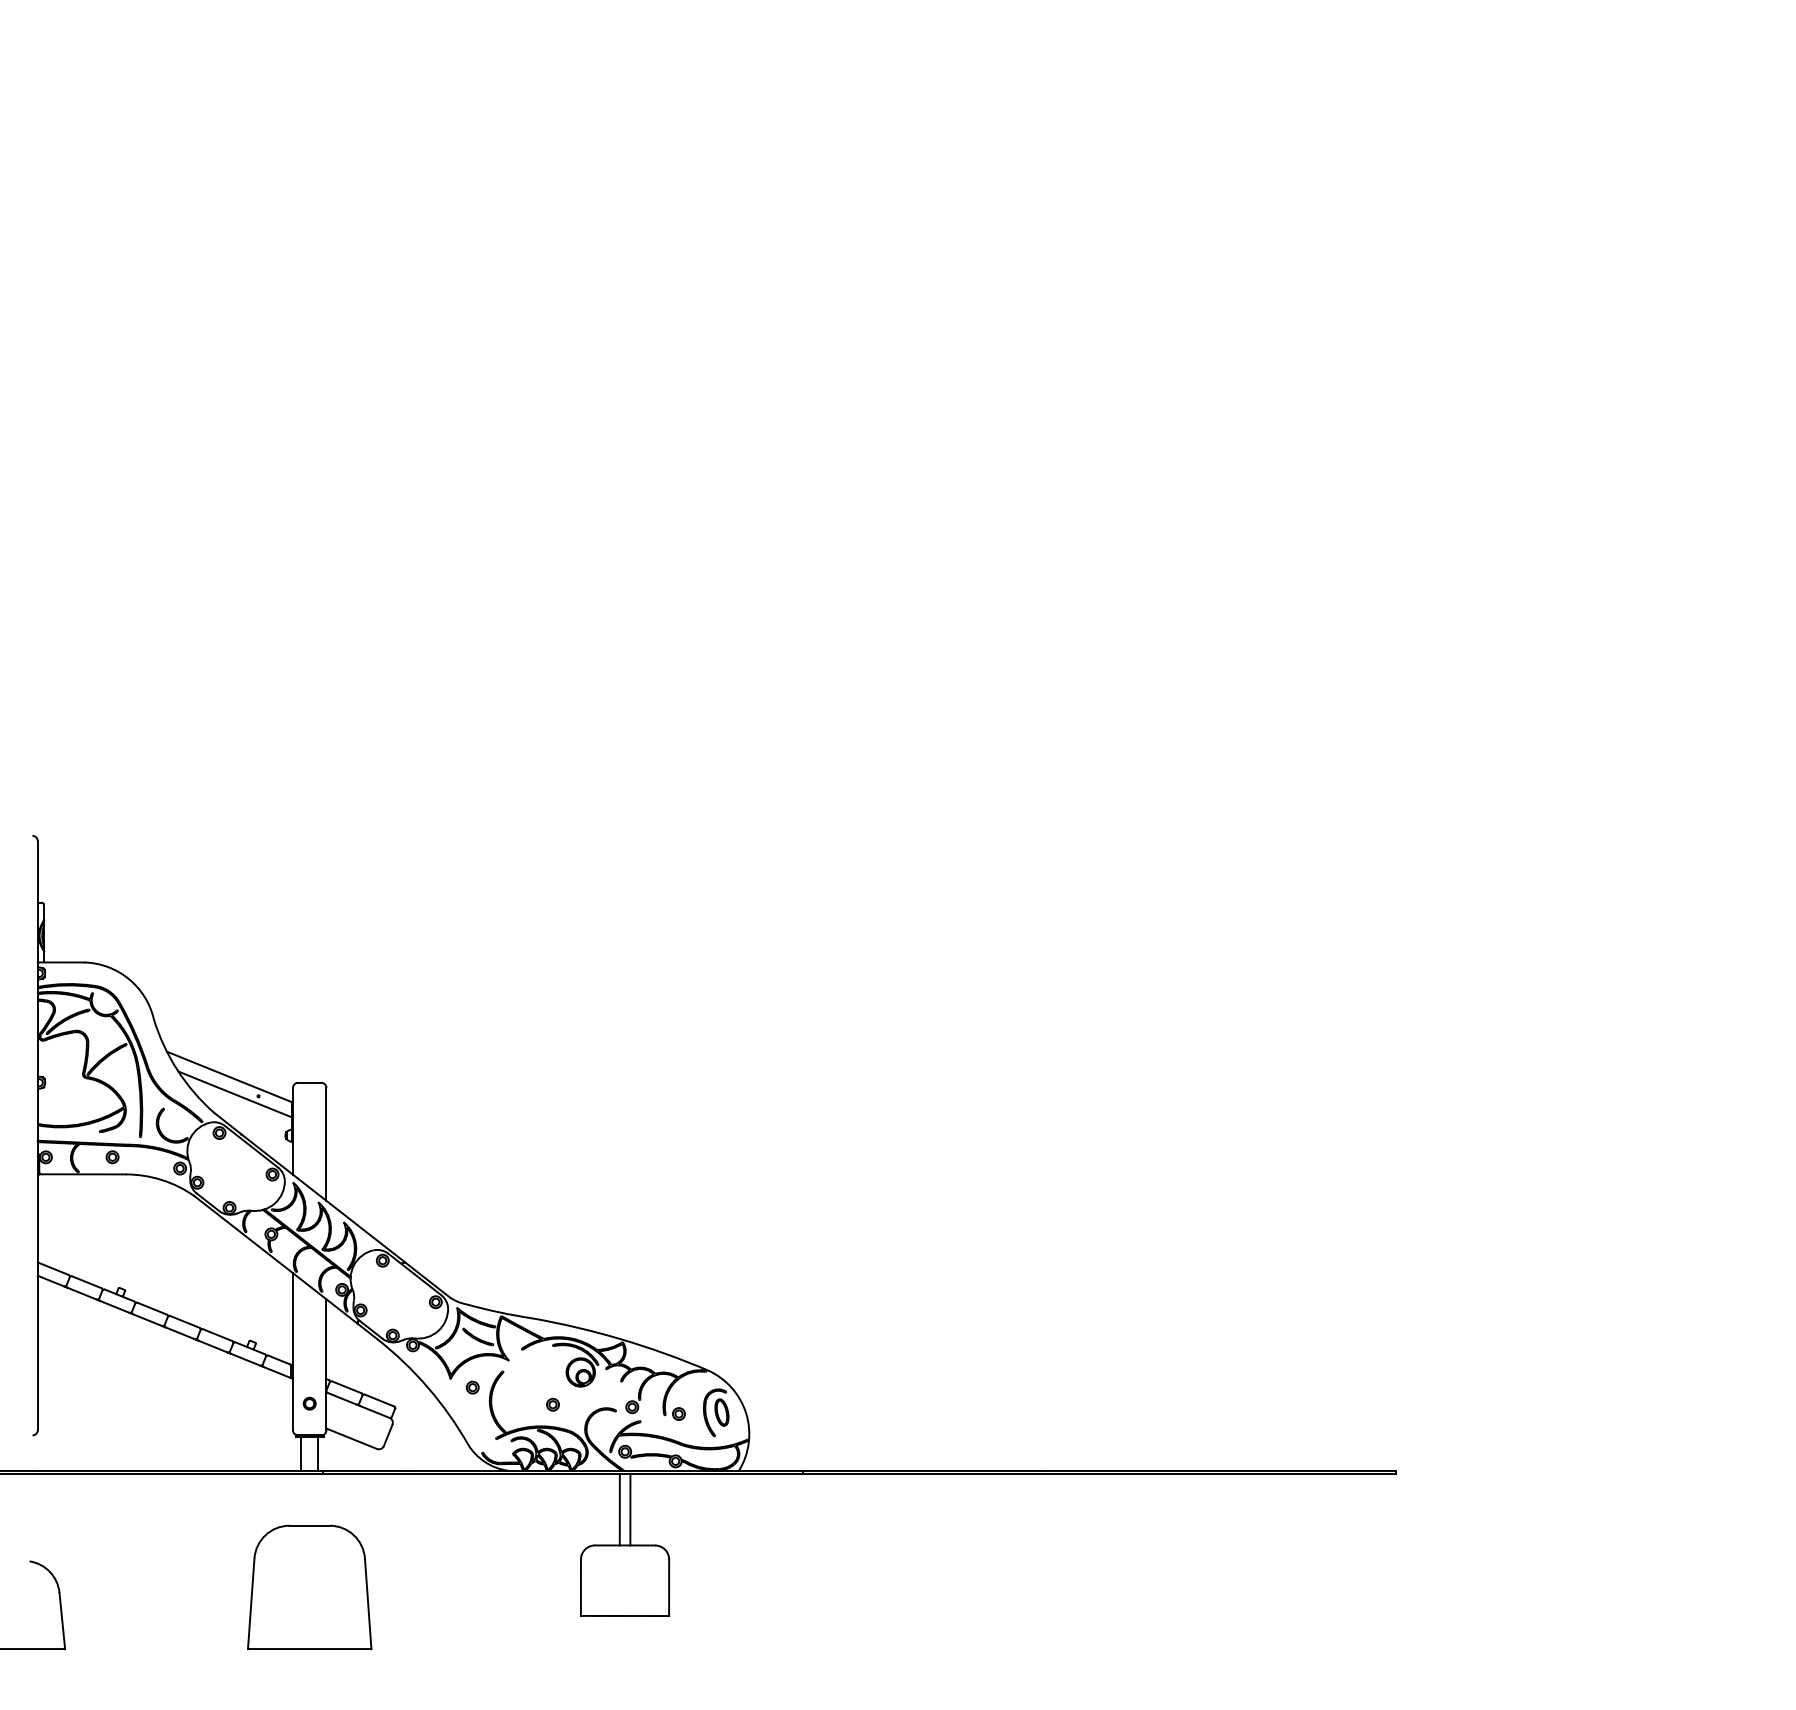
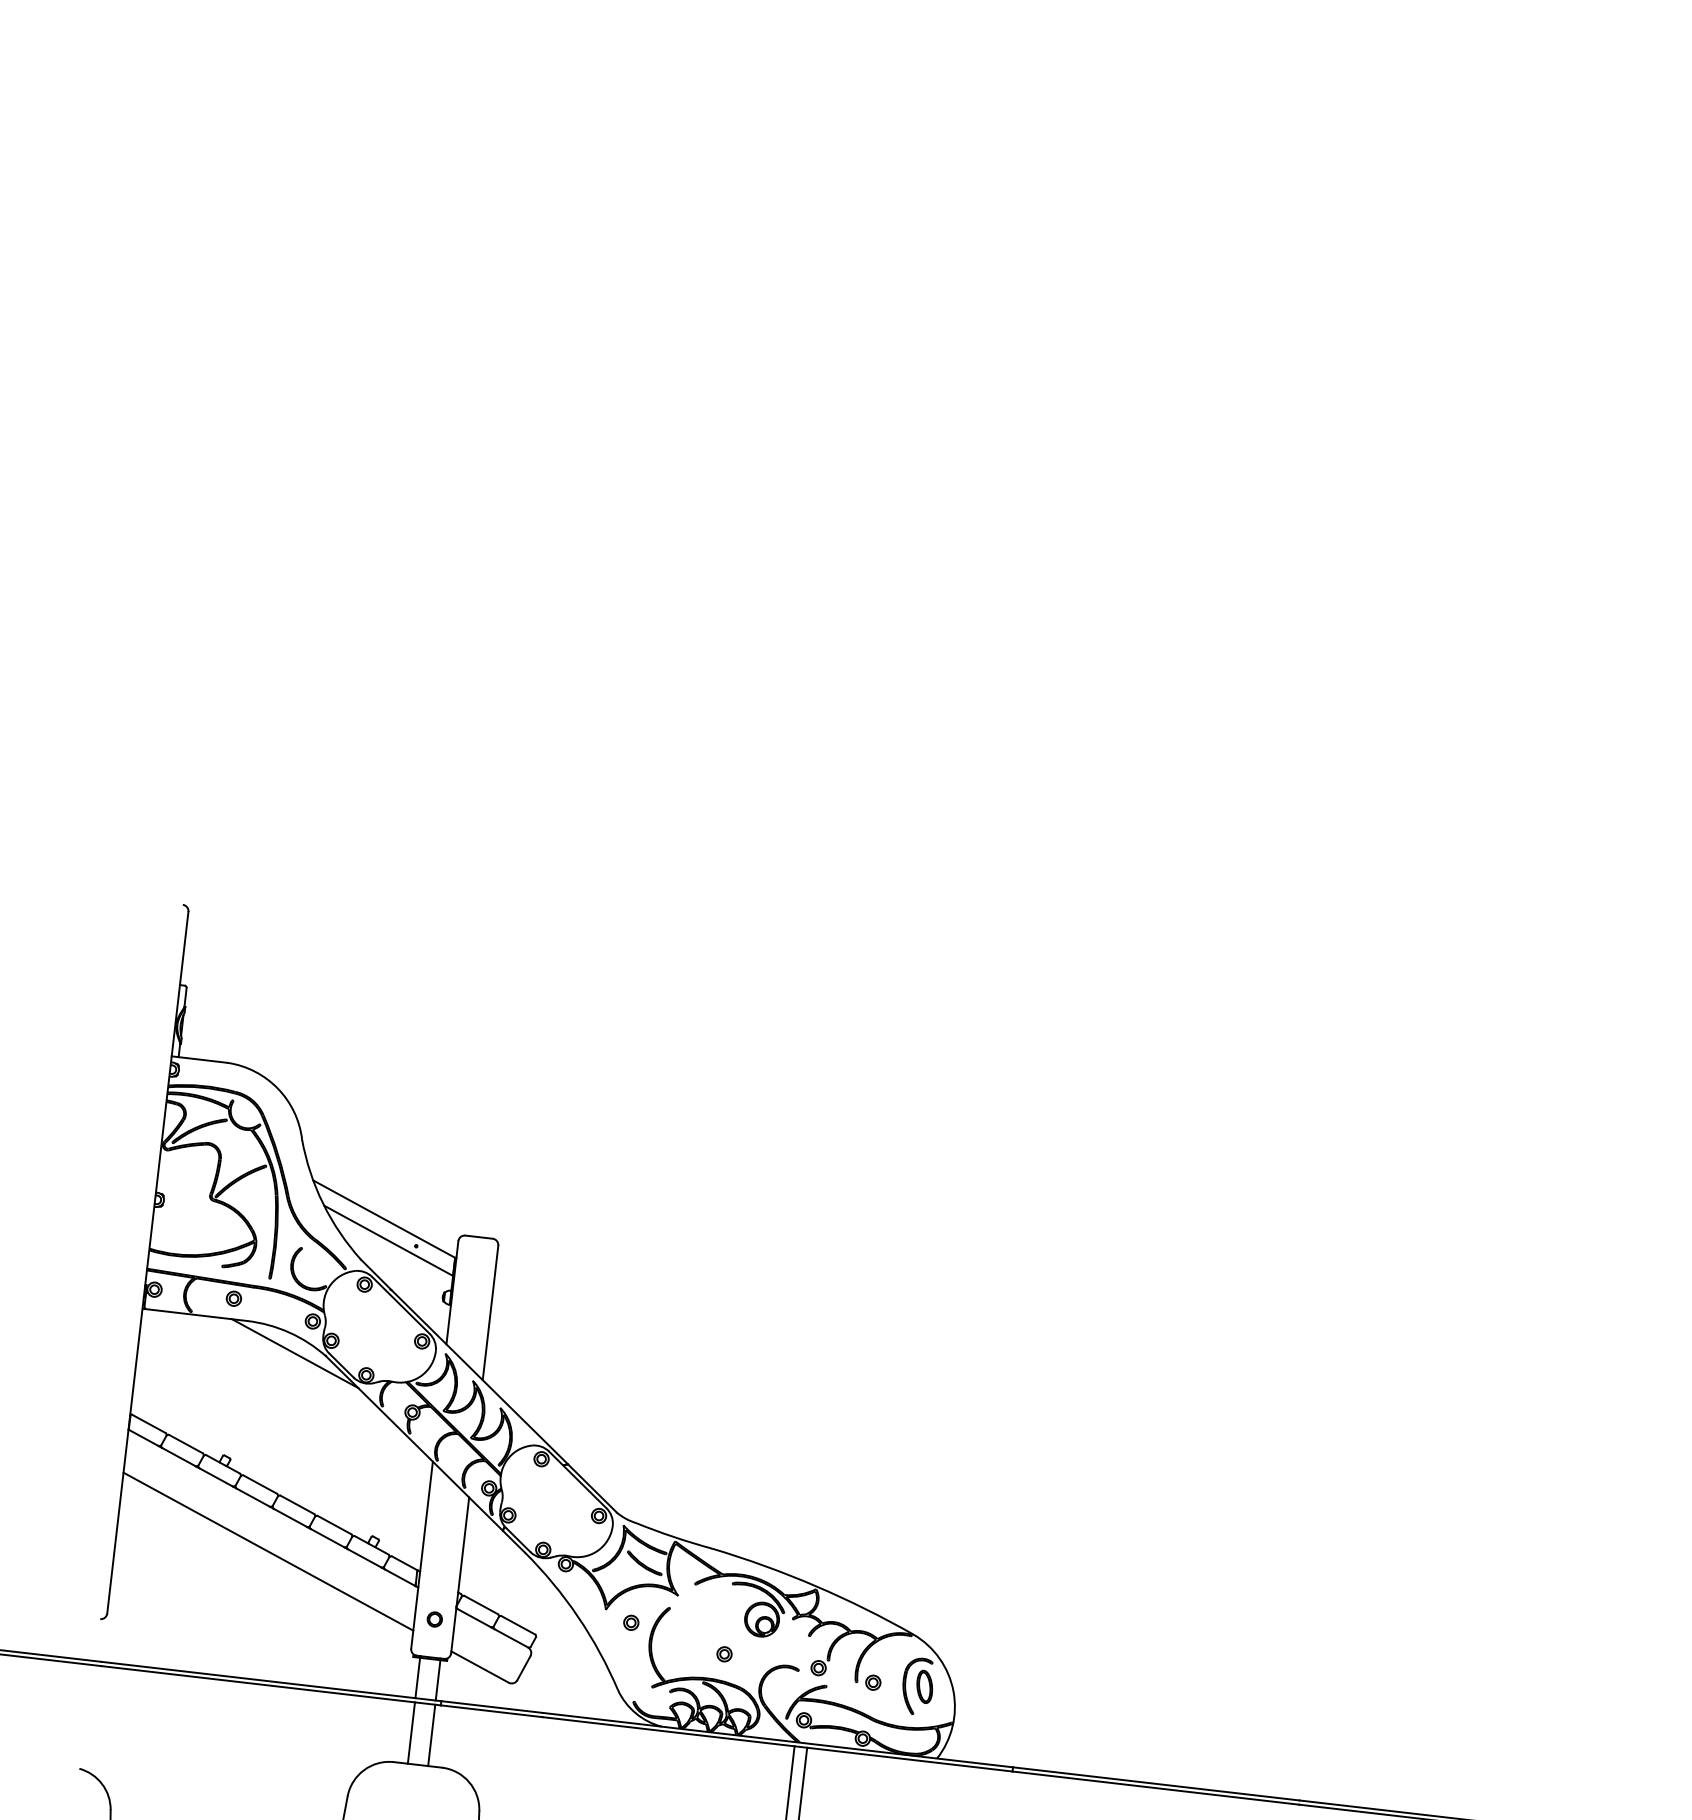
line: (168, 1196) -> (295, 1353), added
line: (164, 1363) -> (267, 1551), added
line: (301, 1499) -> (411, 1732), added
line: (318, 1499) -> (432, 1734), added

